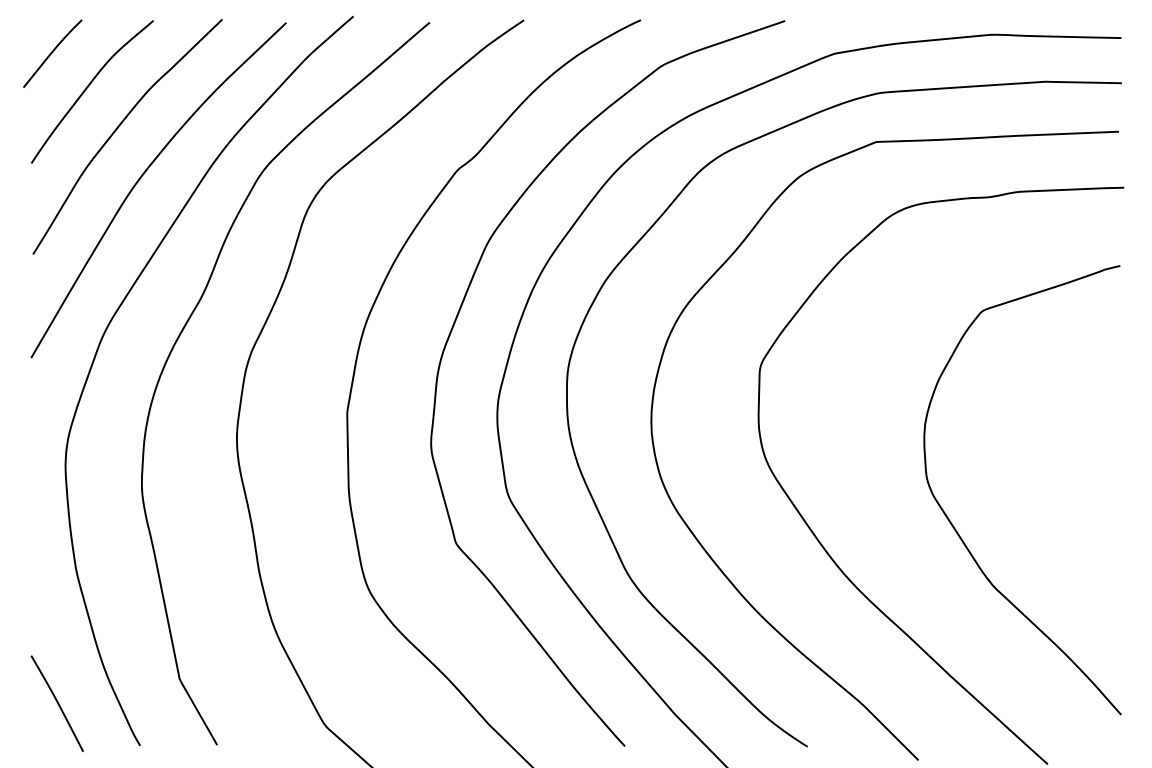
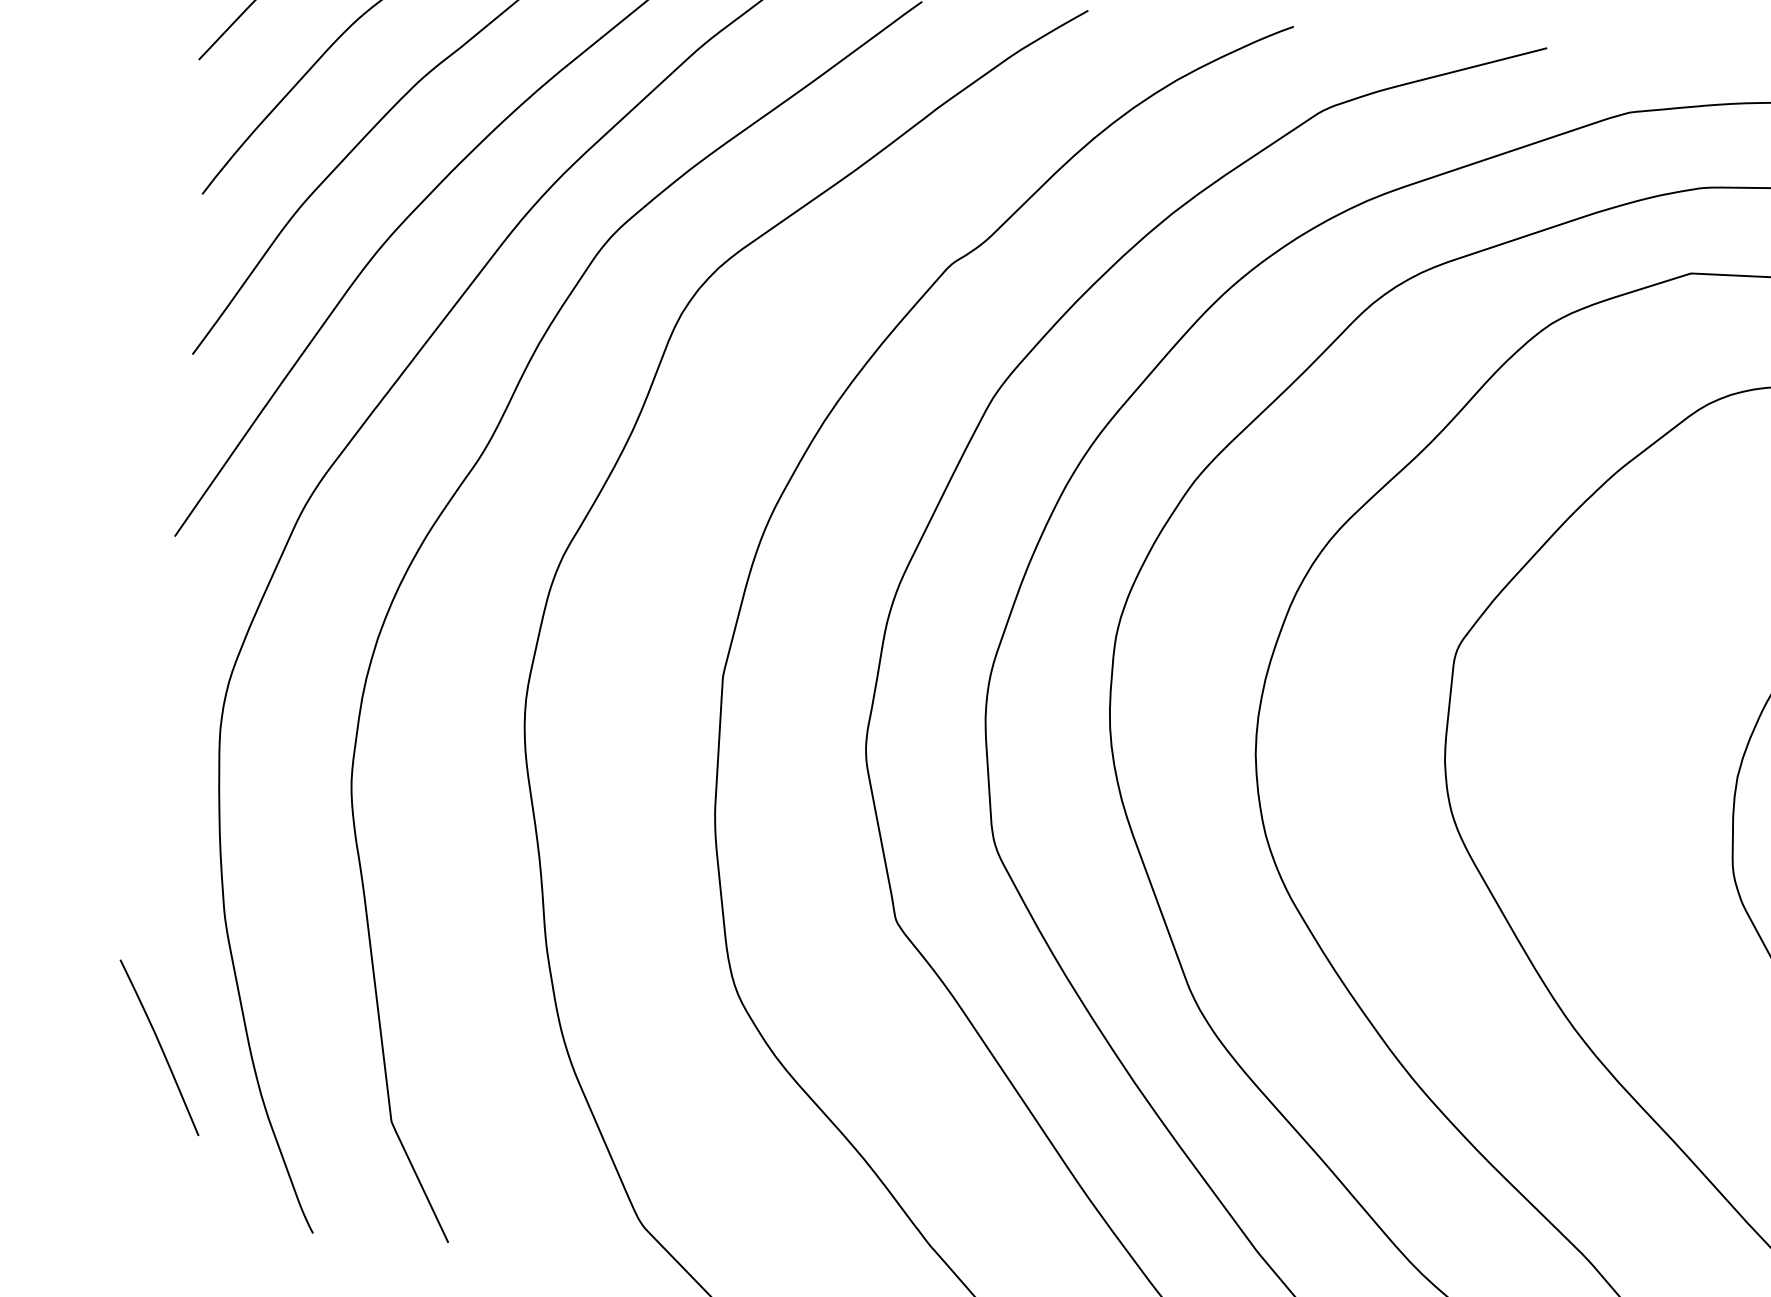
curve: (56, 702) -> (158, 1045), moved

